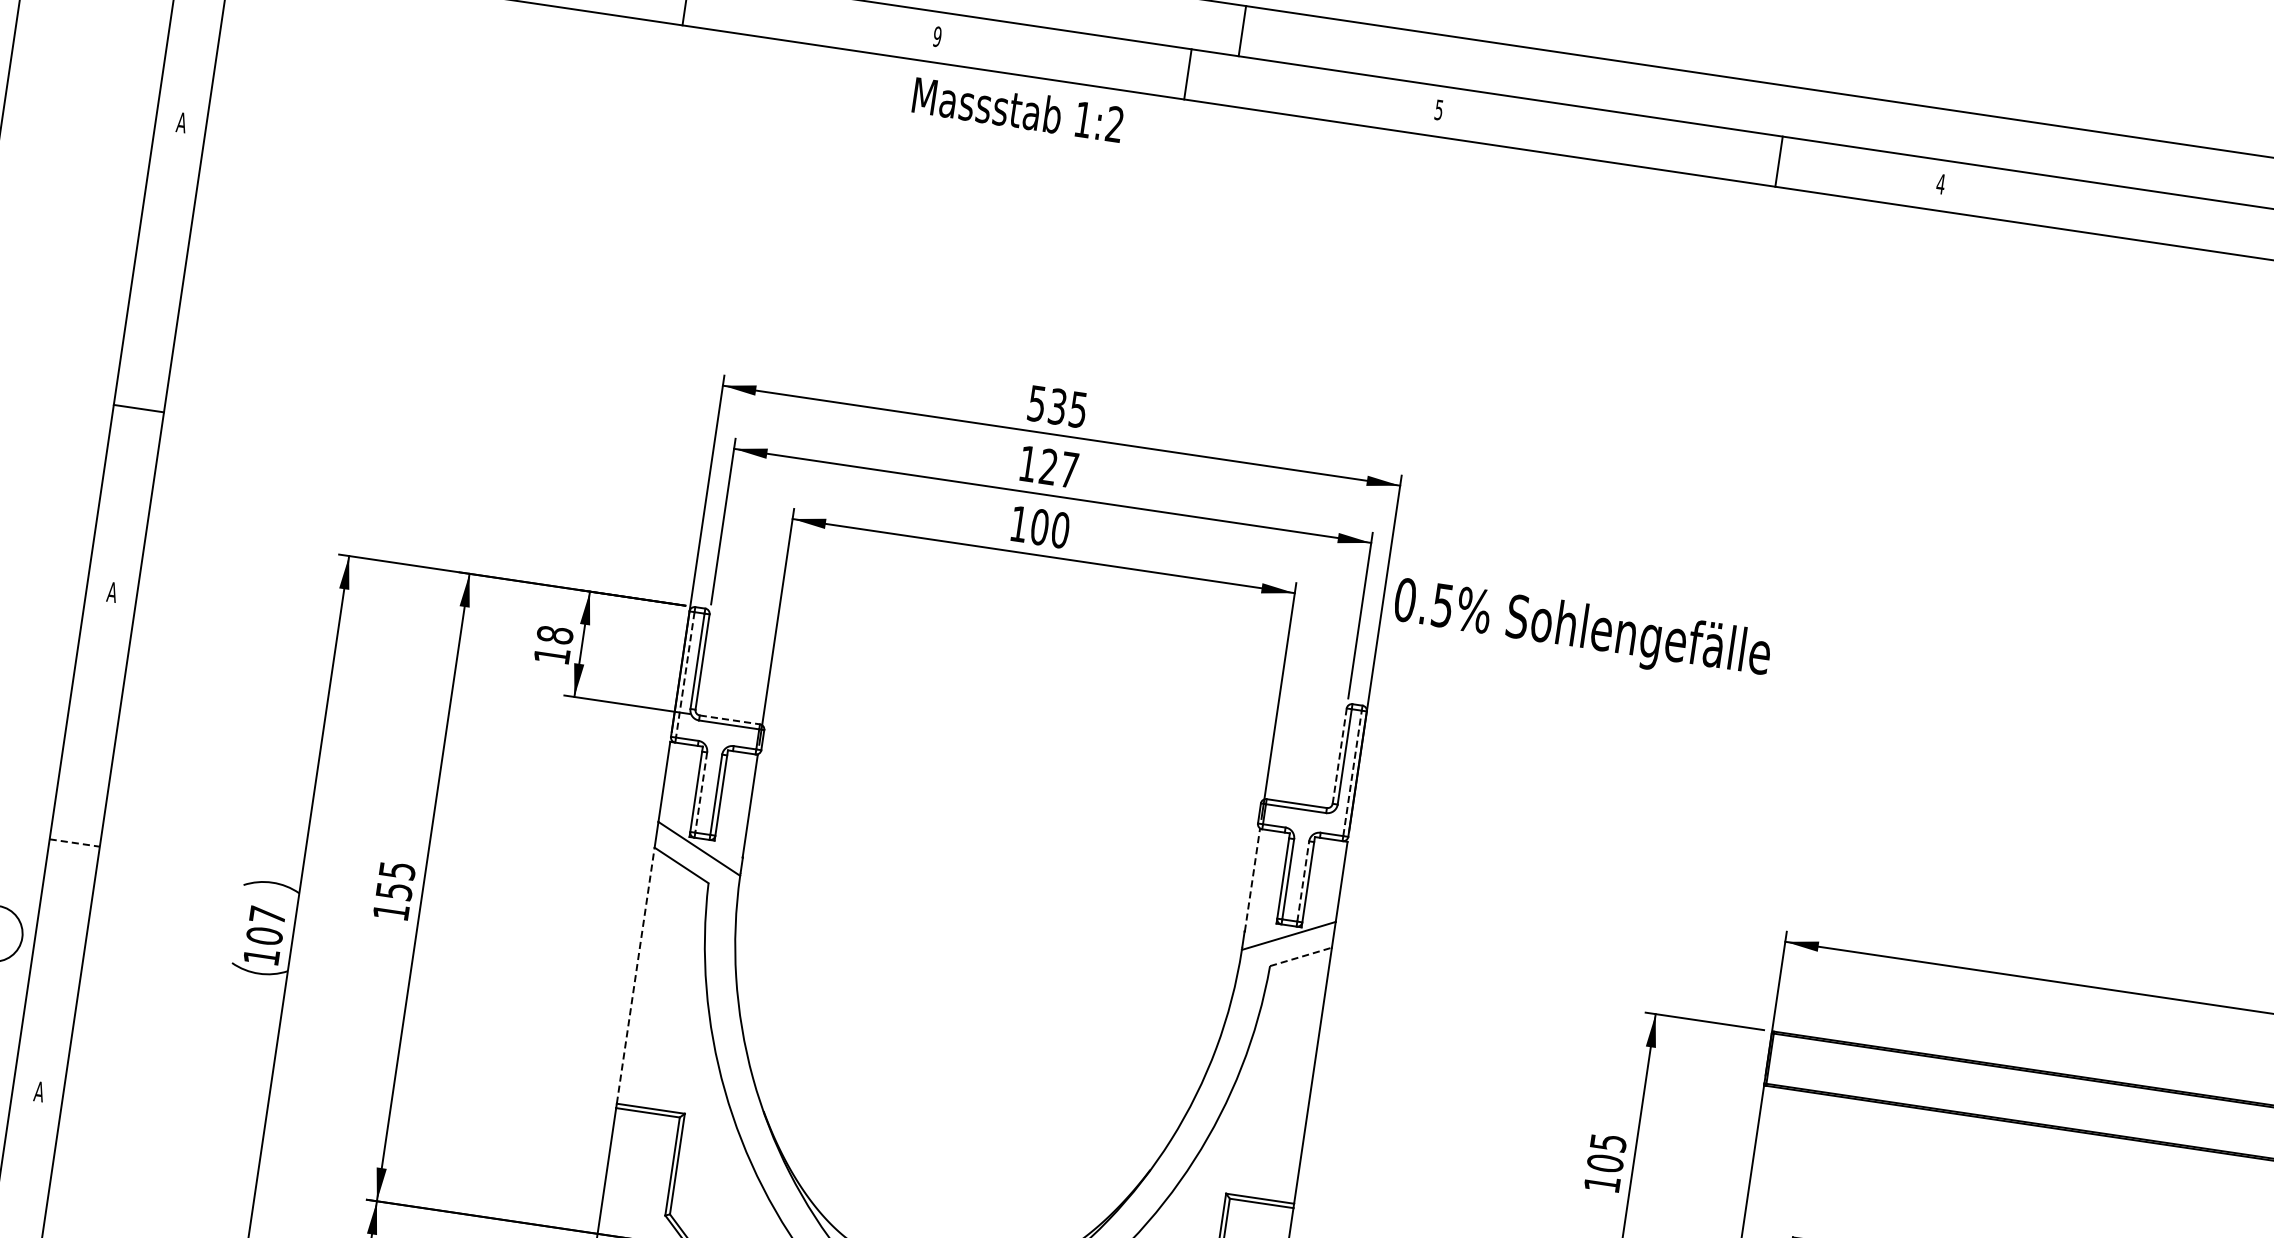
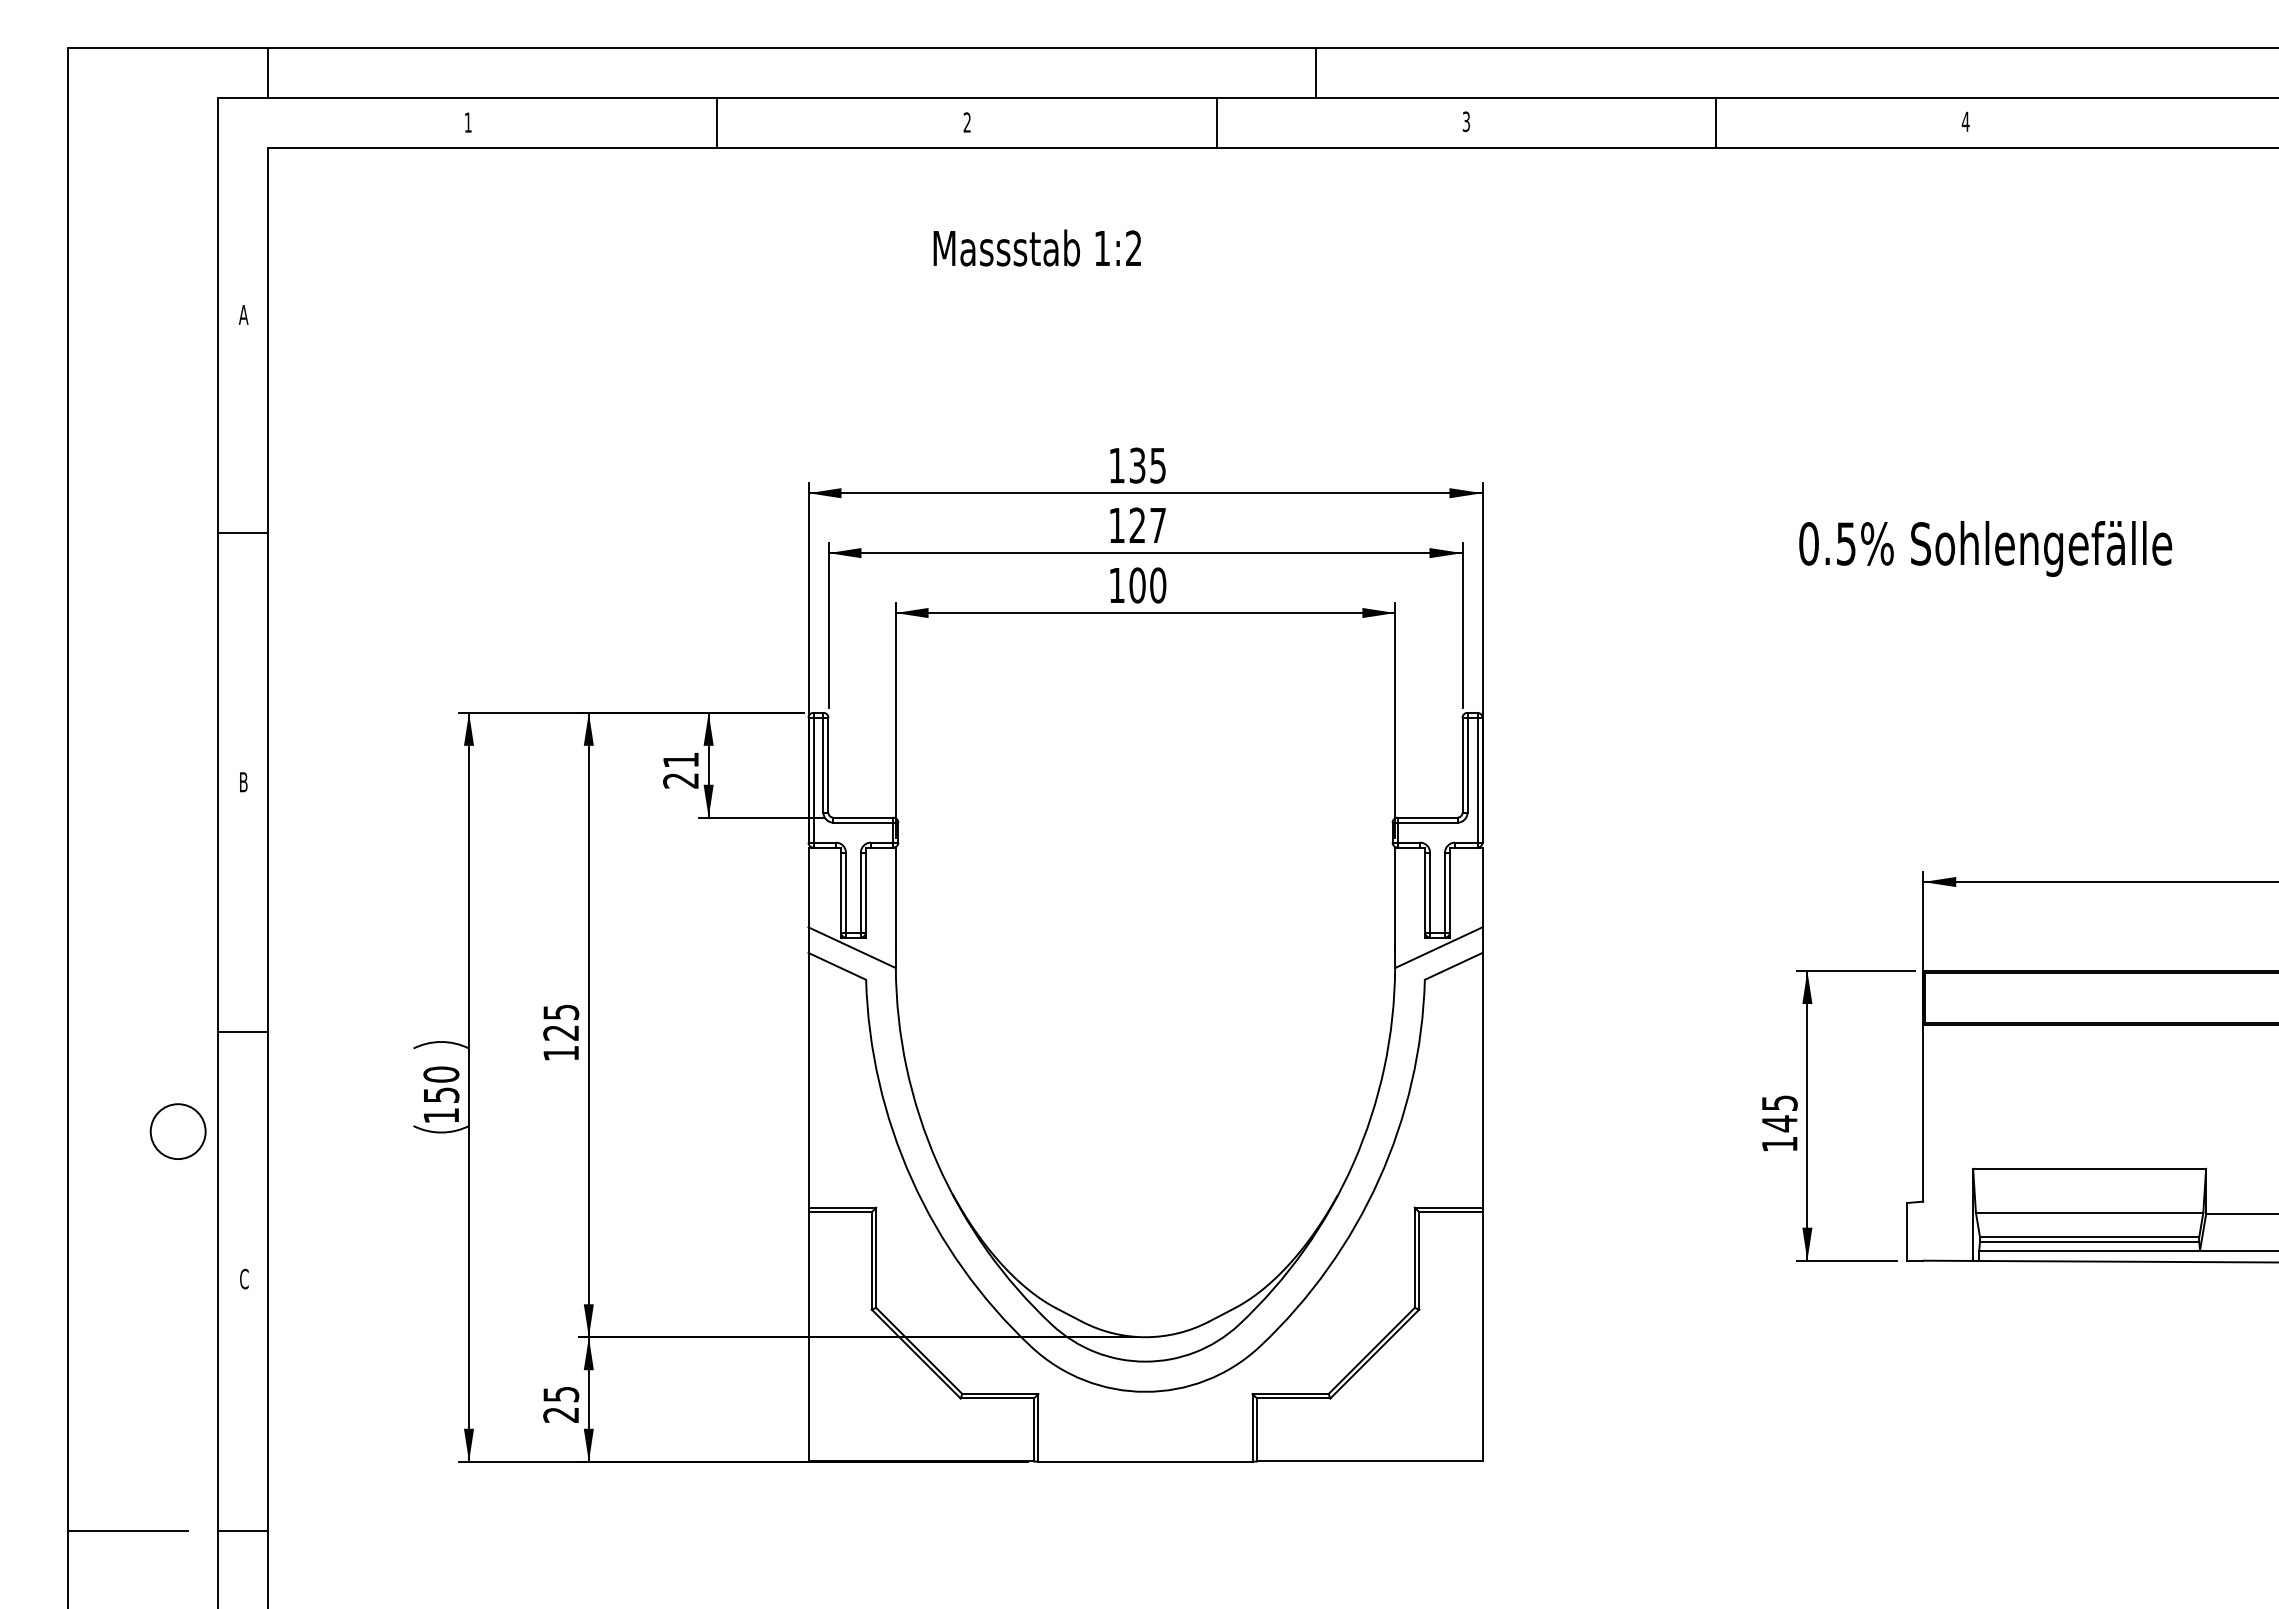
line: (1242, 31) -> (1316, 73), moved
text: (936, 36) -> (966, 122), 9 -> 2
text: (1439, 108) -> (1466, 120), 5 -> 3
text: (1017, 109) -> (1036, 247), moved
line: (1778, 161) -> (1715, 123), moved
text: (1036, 403) -> (1116, 465), 535 -> 135
line: (139, 408) -> (243, 532), moved
text: (112, 592) -> (243, 782), A -> B
text: (1582, 630) -> (1985, 548), moved
text: (554, 645) -> (681, 770), 18 -> 21
line: (685, 675) -> (813, 780), dashed -> solid
line: (730, 719) -> (863, 817), dashed -> solid
line: (1339, 755) -> (1462, 764), dashed -> solid
line: (1352, 772) -> (1477, 779), dashed -> solid
line: (700, 792) -> (845, 892), dashed -> solid
line: (75, 842) -> (243, 1031), dashed -> solid
line: (1252, 880) -> (1395, 898), dashed -> solid
line: (1303, 881) -> (1445, 892), dashed -> solid
text: (394, 890) -> (561, 1032), 155 -> 125
text: (266, 925) -> (441, 1084), 107 -> 150
line: (1300, 957) -> (1453, 966), dashed -> solid
line: (635, 974) -> (808, 1079), dashed -> solid
text: (39, 1091) -> (244, 1278), A -> C
text: (1605, 1163) -> (1779, 1123), 105 -> 145

